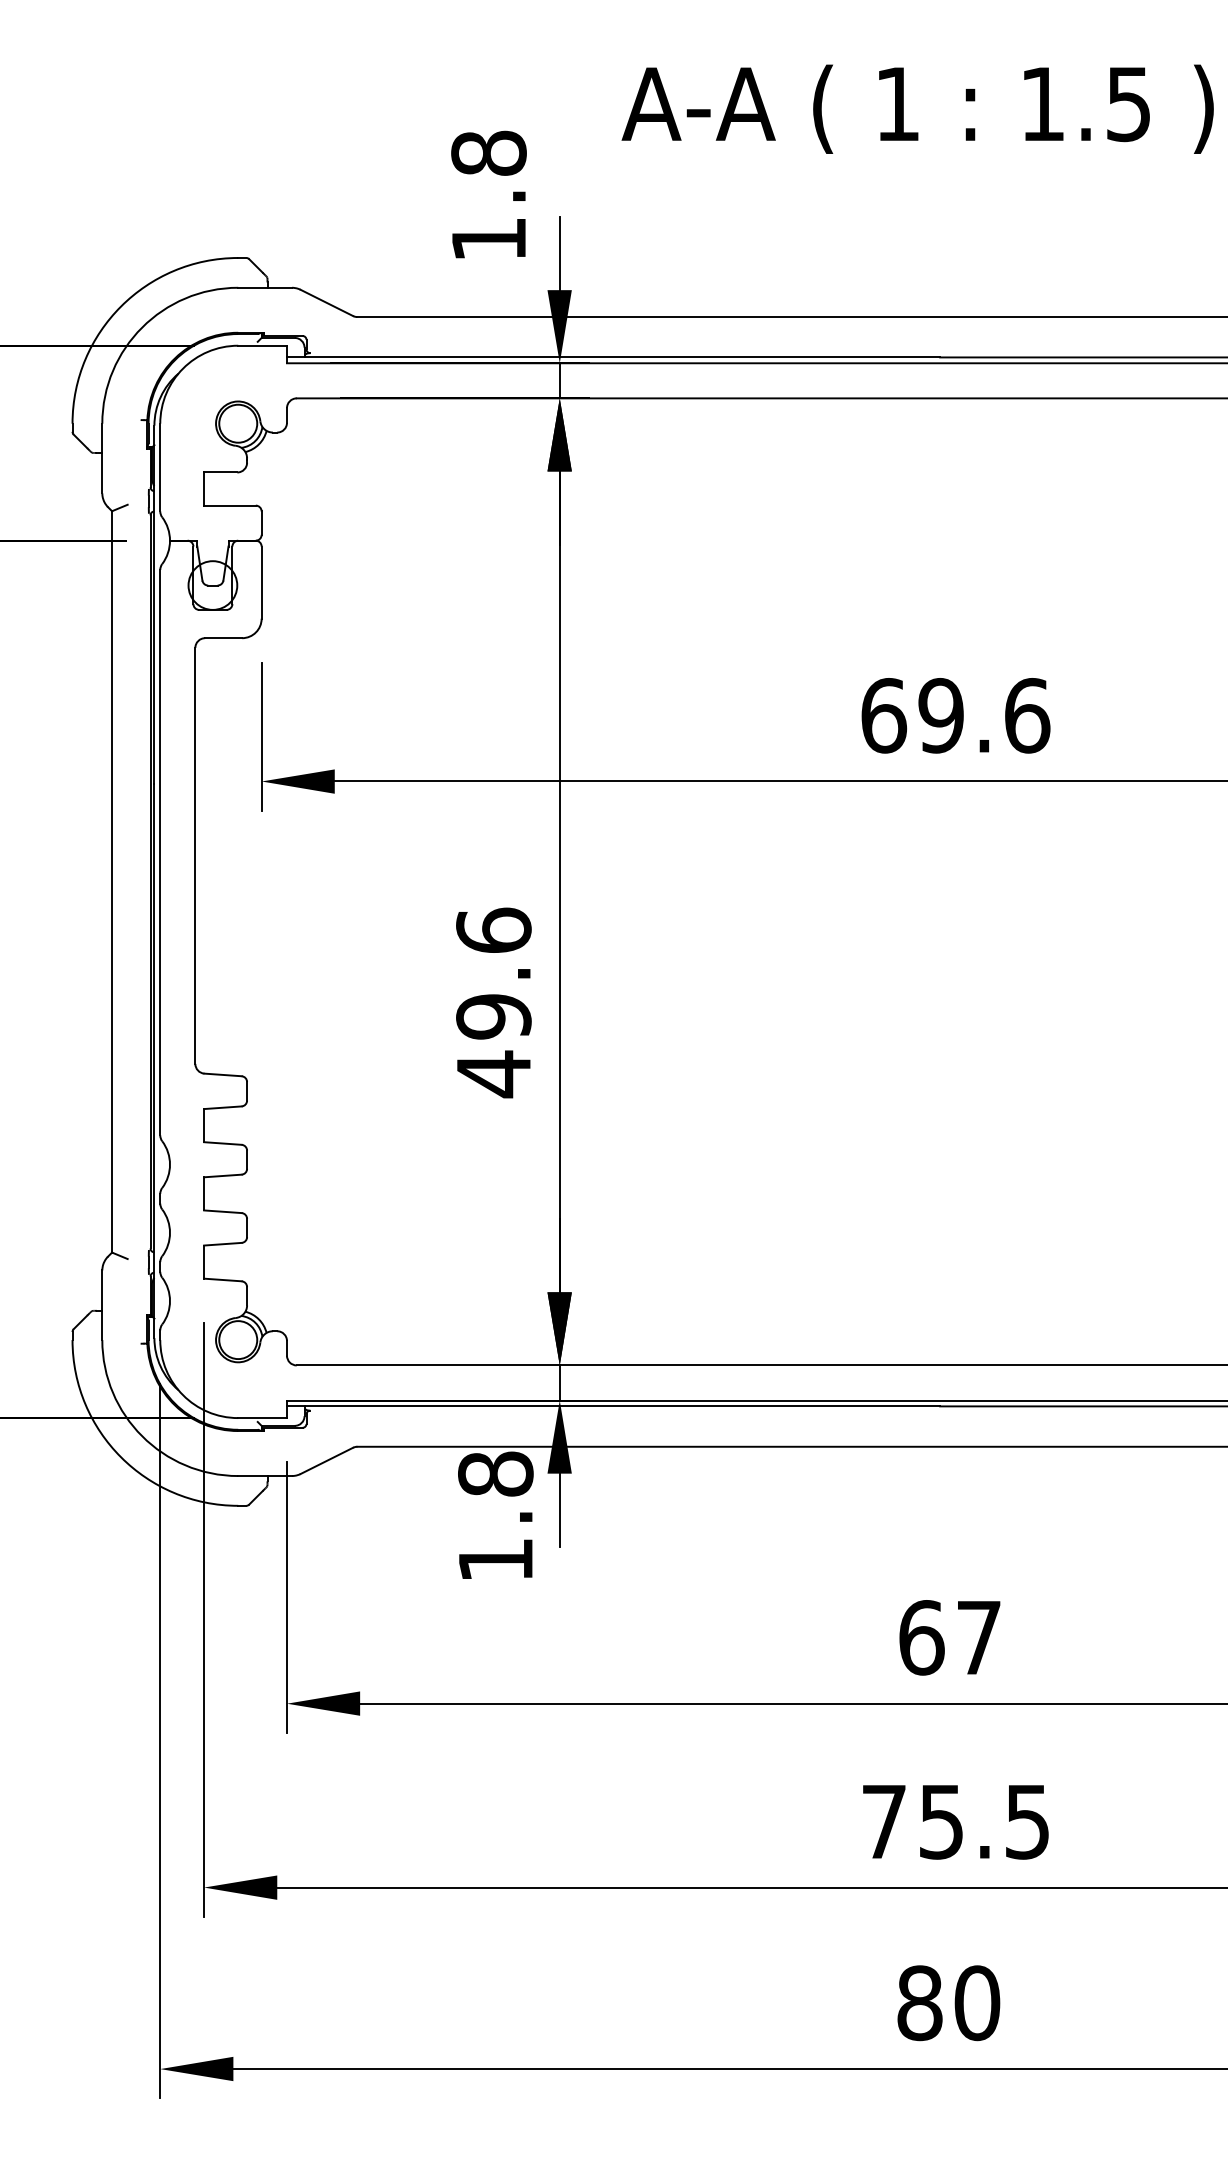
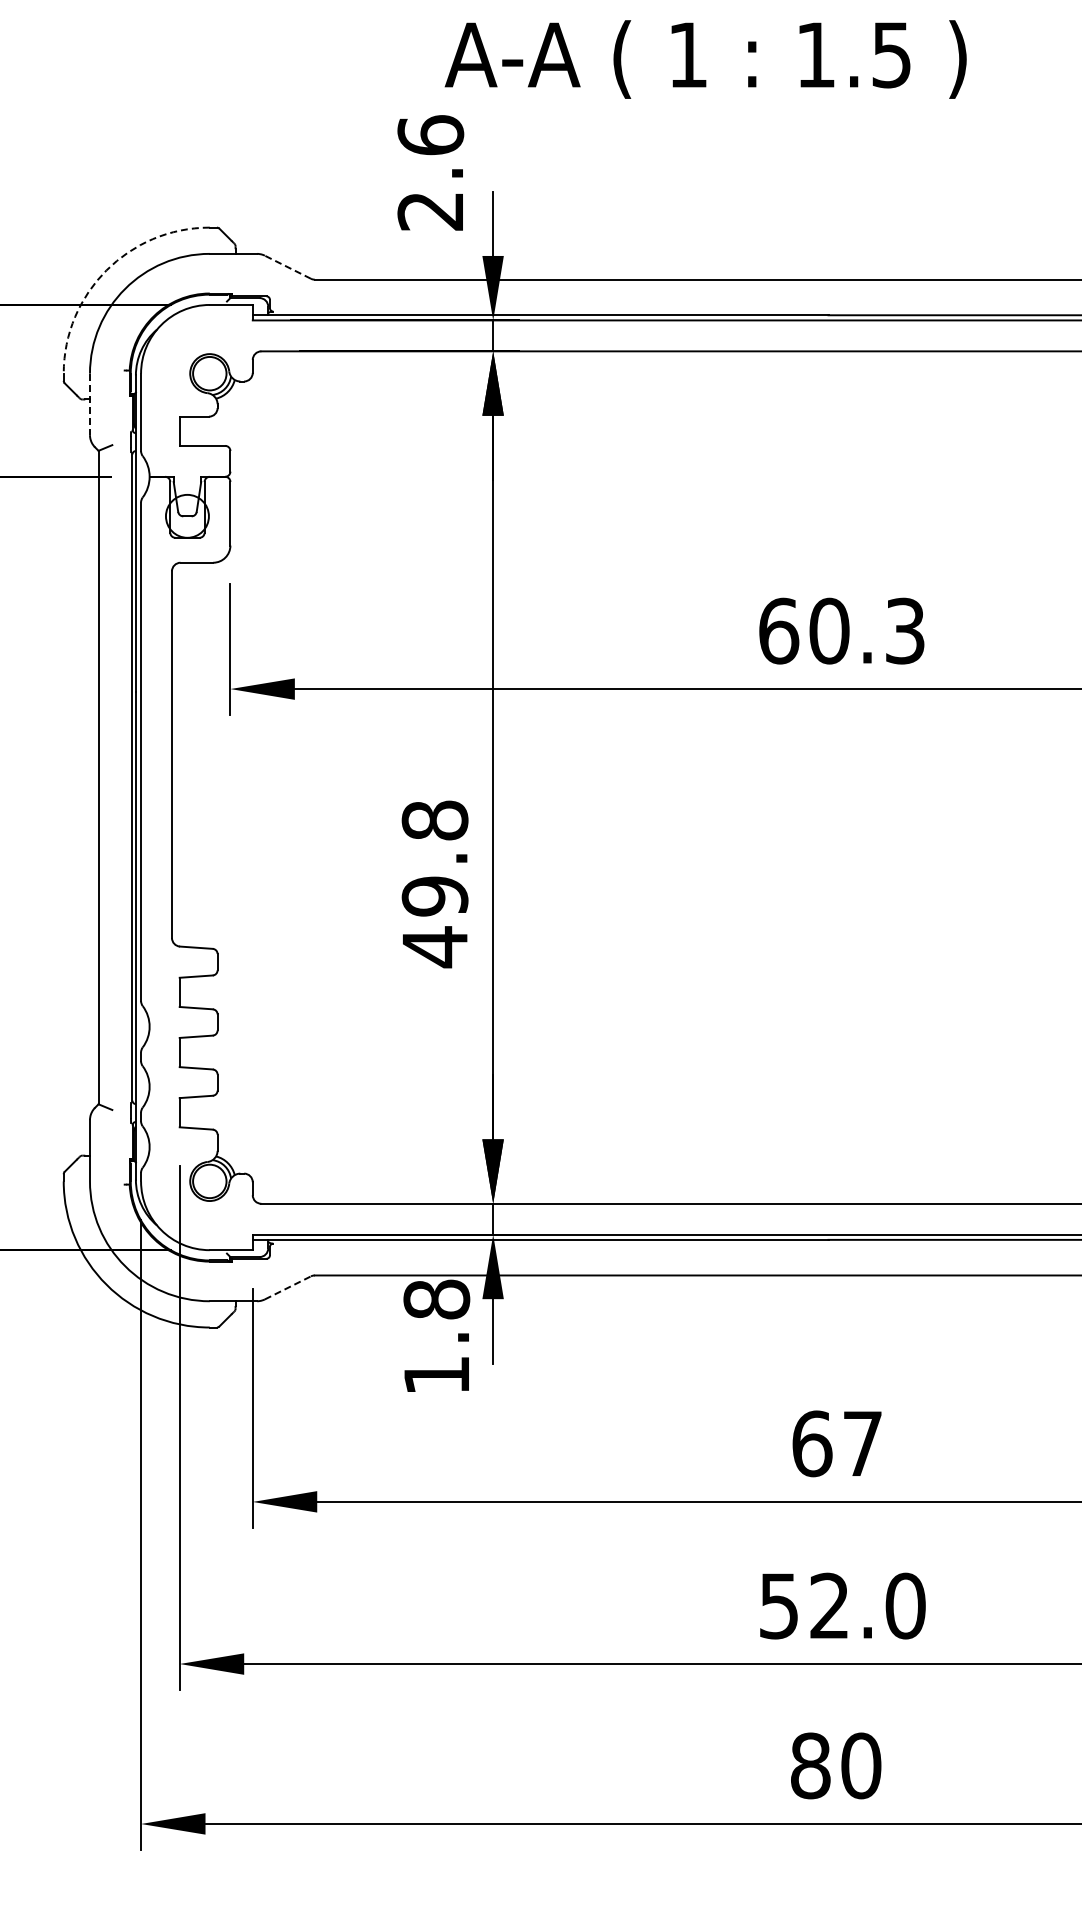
text: (917, 109) -> (705, 59), moved
text: (488, 195) -> (430, 172), 1.8 -> 2.6
line: (326, 303) -> (287, 267), solid -> dashed
arc: (121, 306) -> (106, 270), solid -> dashed
line: (101, 458) -> (89, 404), solid -> dashed
text: (984, 715) -> (867, 630), 69.6 -> 60.3
text: (493, 930) -> (434, 820), 49.6 -> 49.8
line: (326, 1460) -> (287, 1287), solid -> dashed
text: (956, 1821) -> (842, 1605), 75.5 -> 52.0

